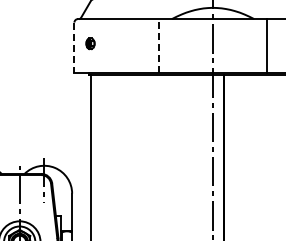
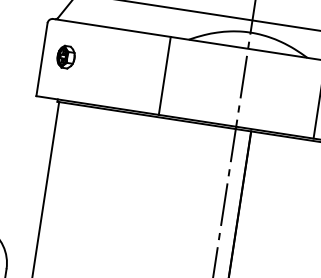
part: (90, 43) -> (66, 56), size x1.43
line: (159, 45) -> (165, 74), dashed -> solid
line: (74, 48) -> (41, 60), dashed -> solid

